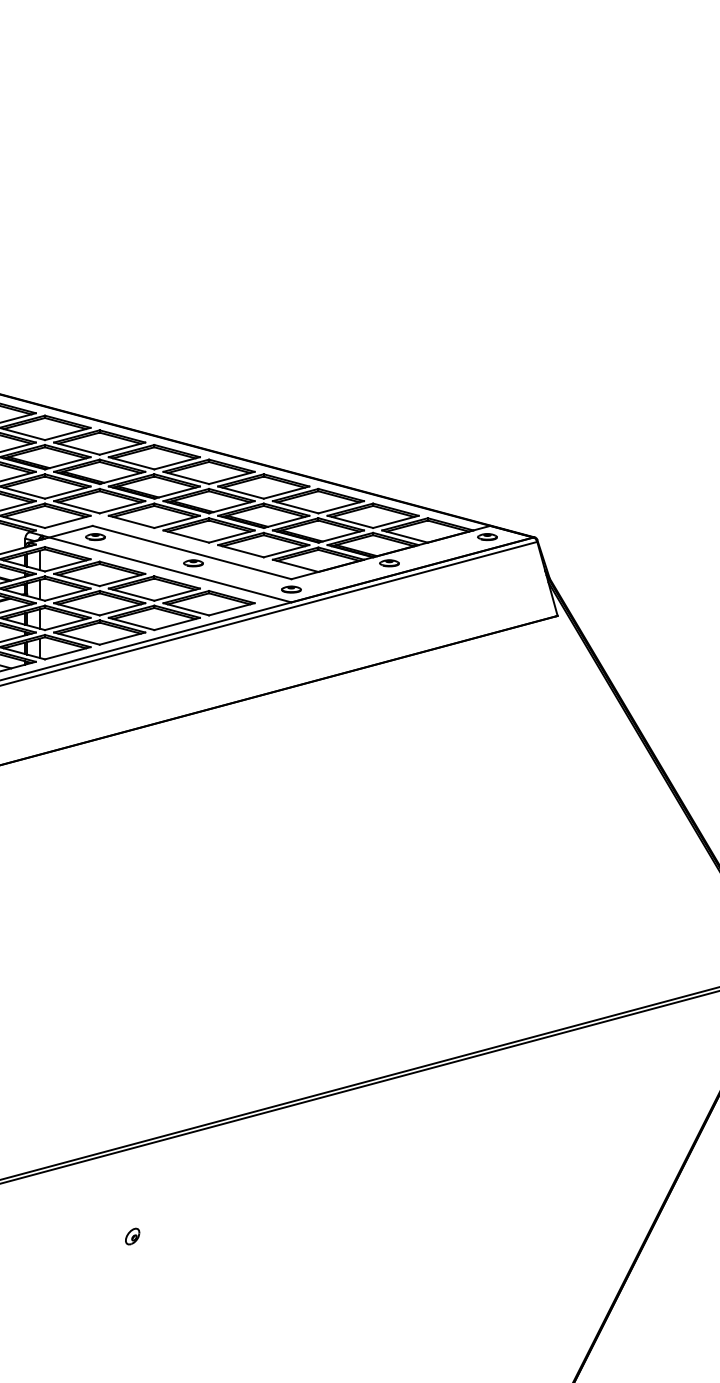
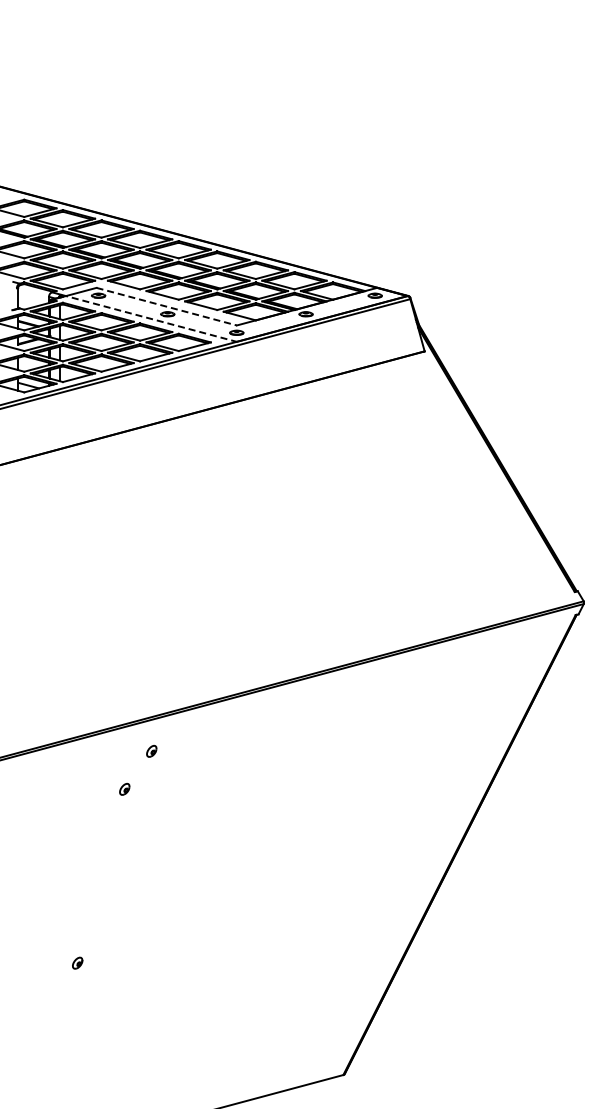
line: (191, 552) -> (166, 306), solid -> dashed
line: (167, 569) -> (149, 318), solid -> dashed
part: (170, 1182) -> (151, 751), added

